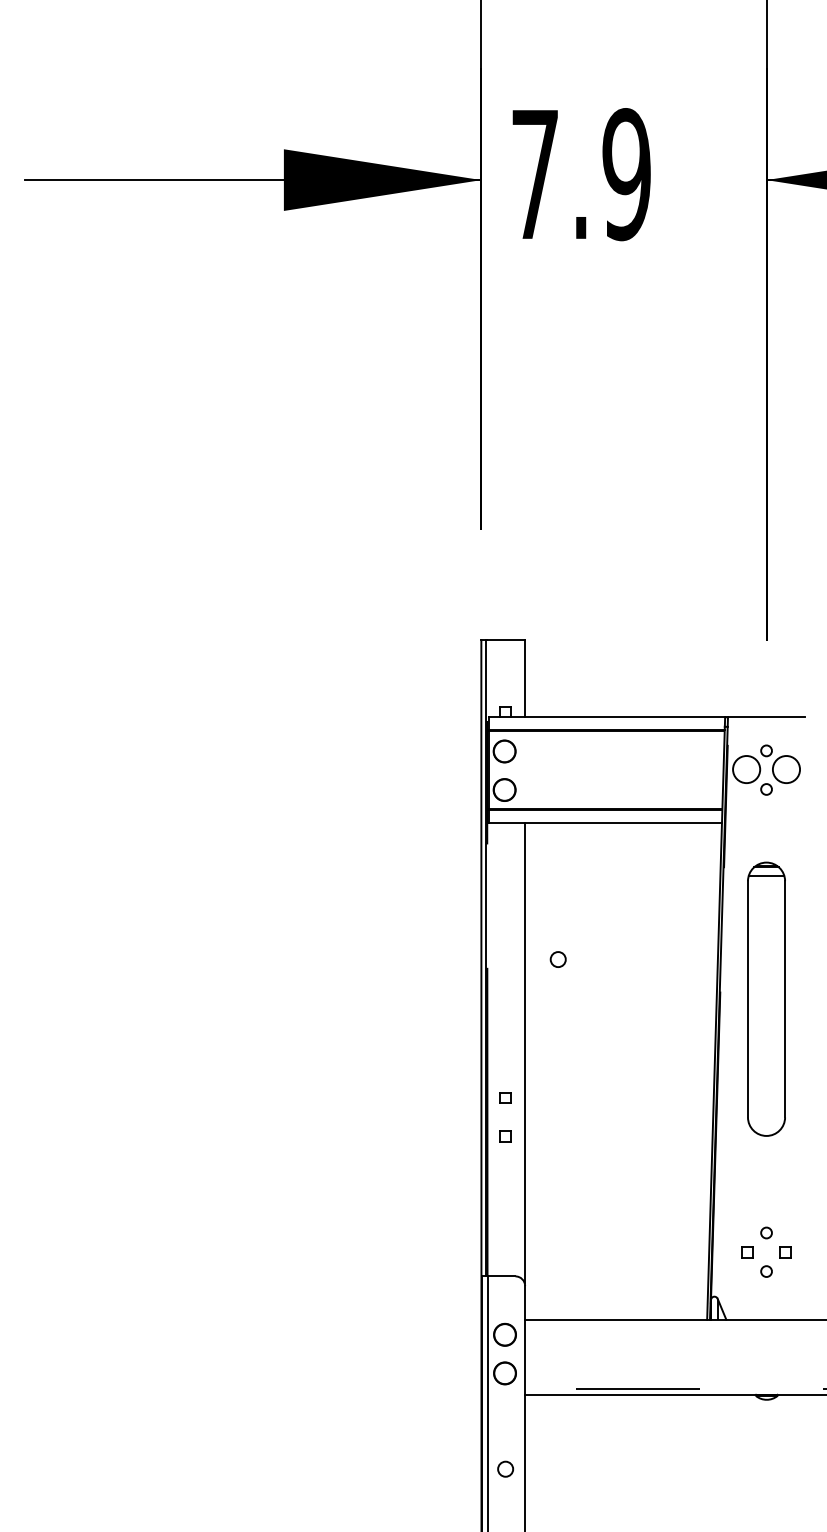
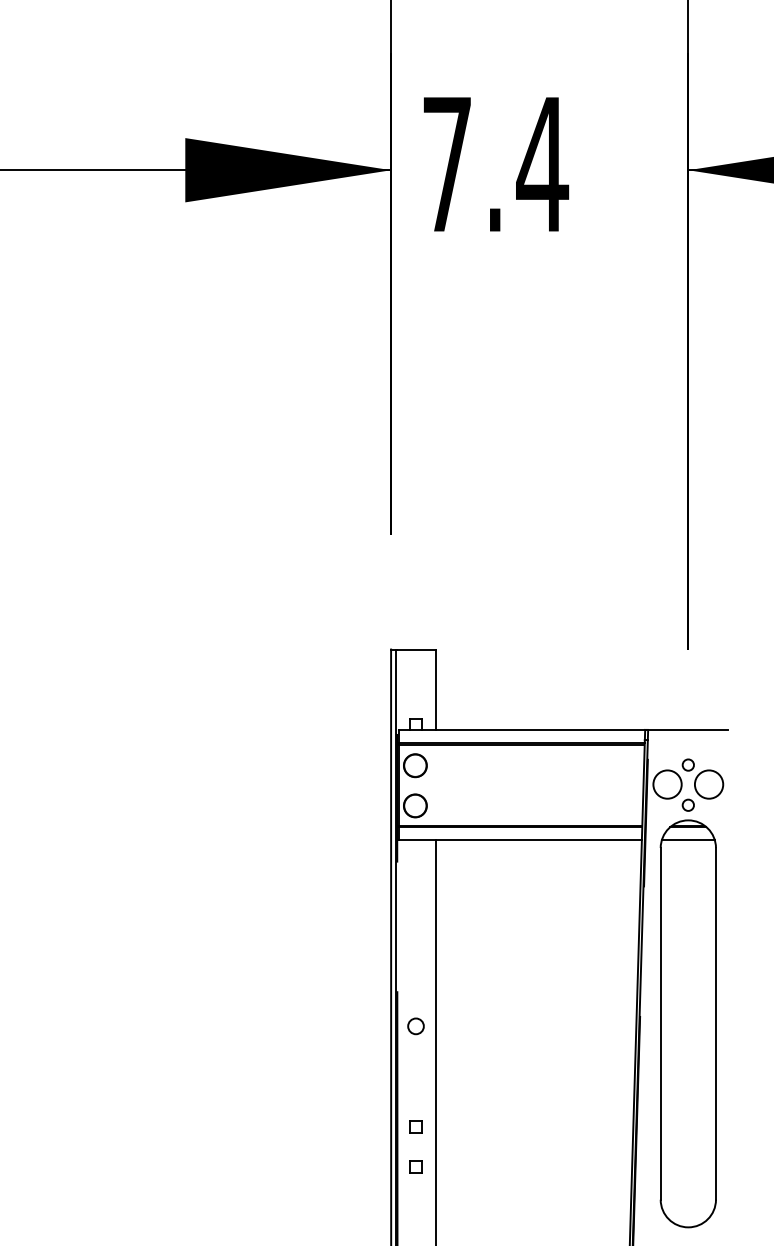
text: (626, 174) -> (542, 164), 7.9 -> 7.4
circle: (557, 959) -> (415, 1026), moved
part: (766, 999) -> (688, 1024), size x1.43

